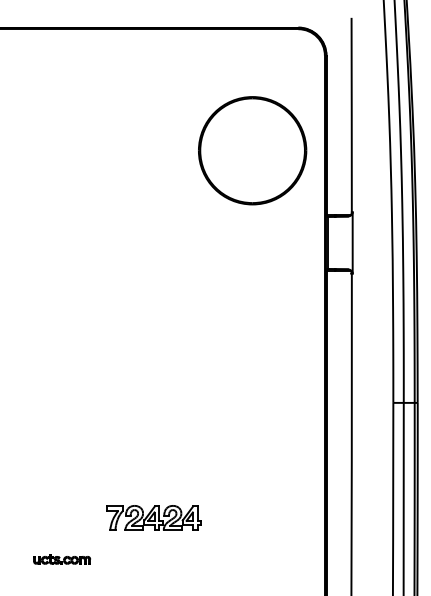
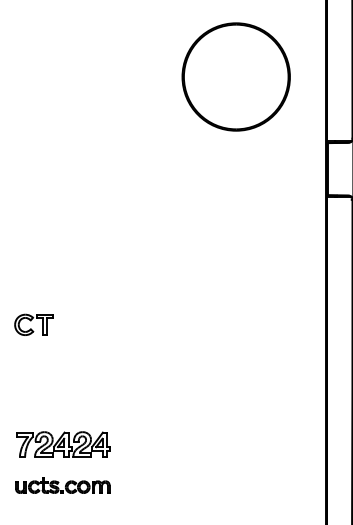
part: (252, 150) -> (236, 76), moved
part: (32, 398) -> (33, 324), added
part: (153, 517) -> (63, 443), moved
part: (61, 559) -> (62, 485), size x1.67

